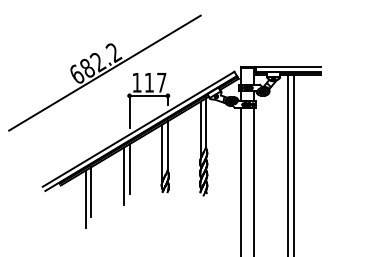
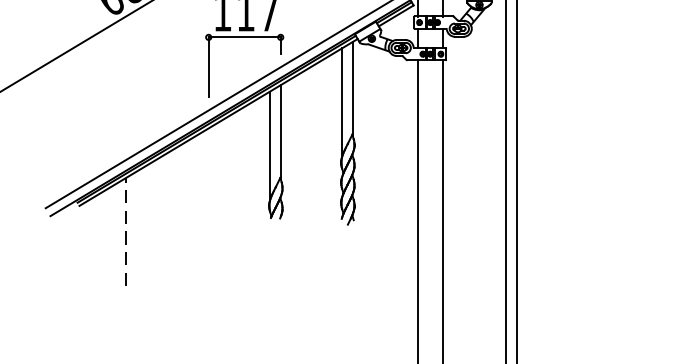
line: (129, 169) -> (208, 175), removed
line: (124, 176) -> (199, 188), removed
line: (91, 192) -> (137, 219), removed
line: (85, 199) -> (125, 232), solid -> dashed

